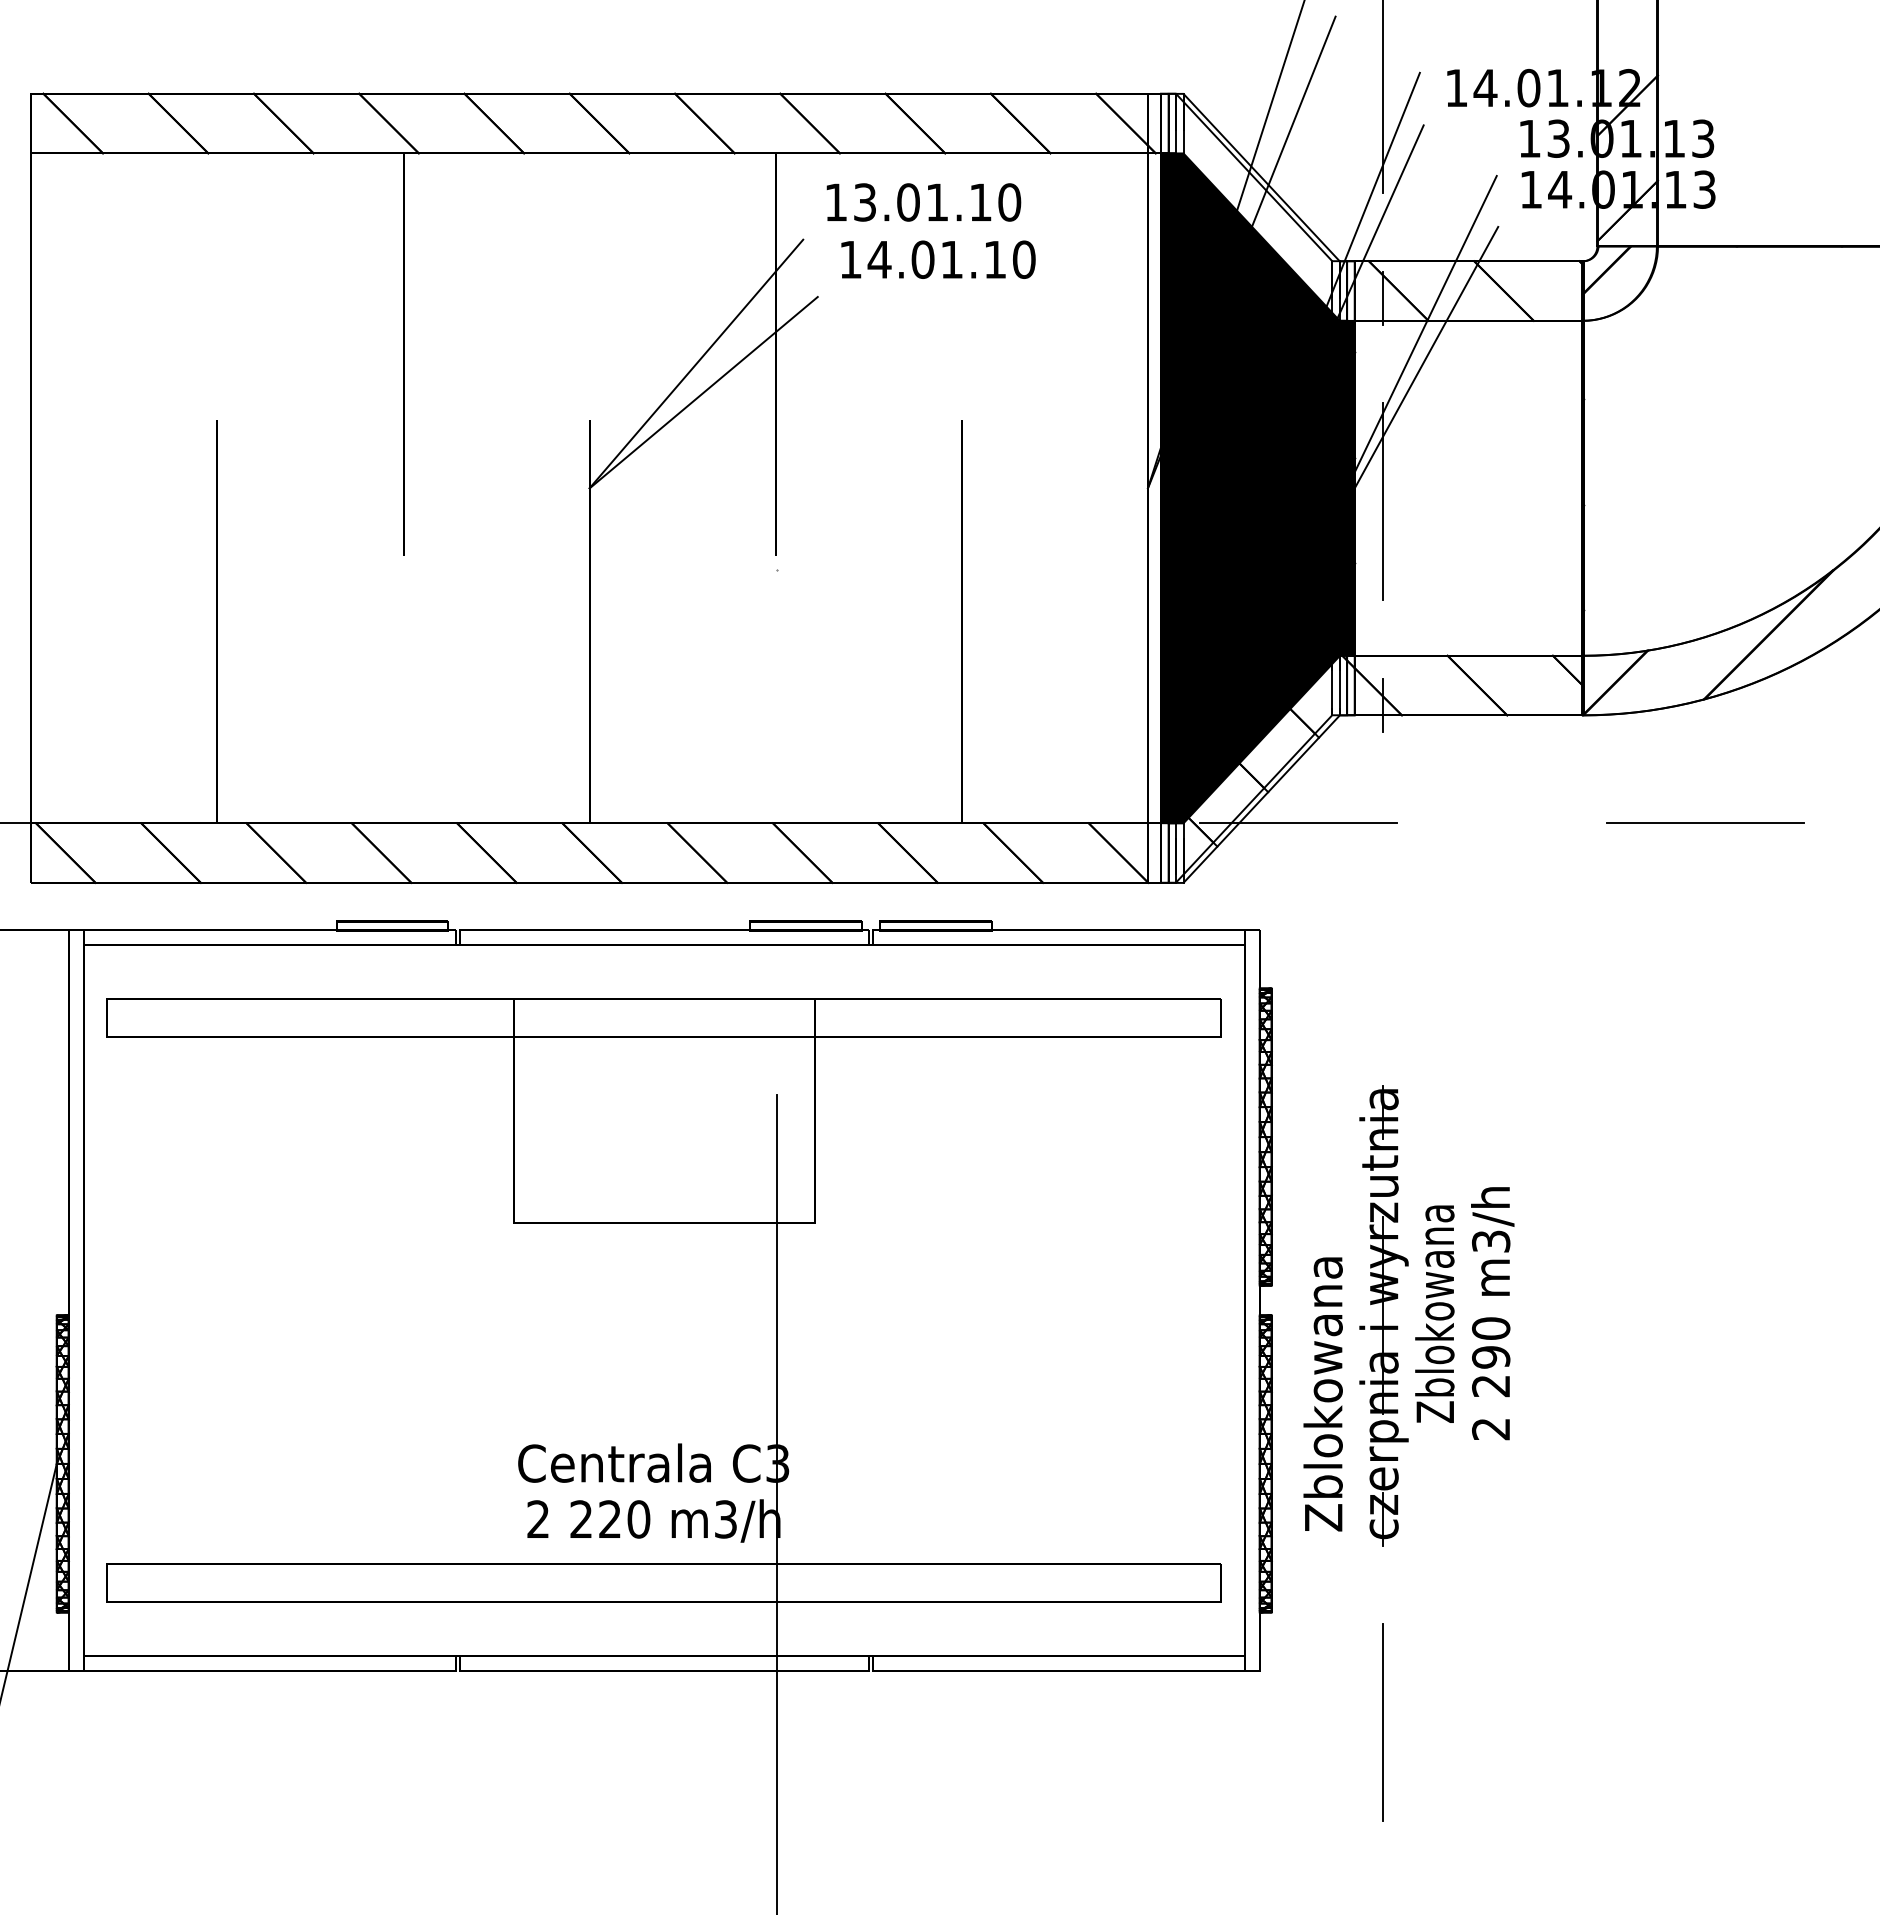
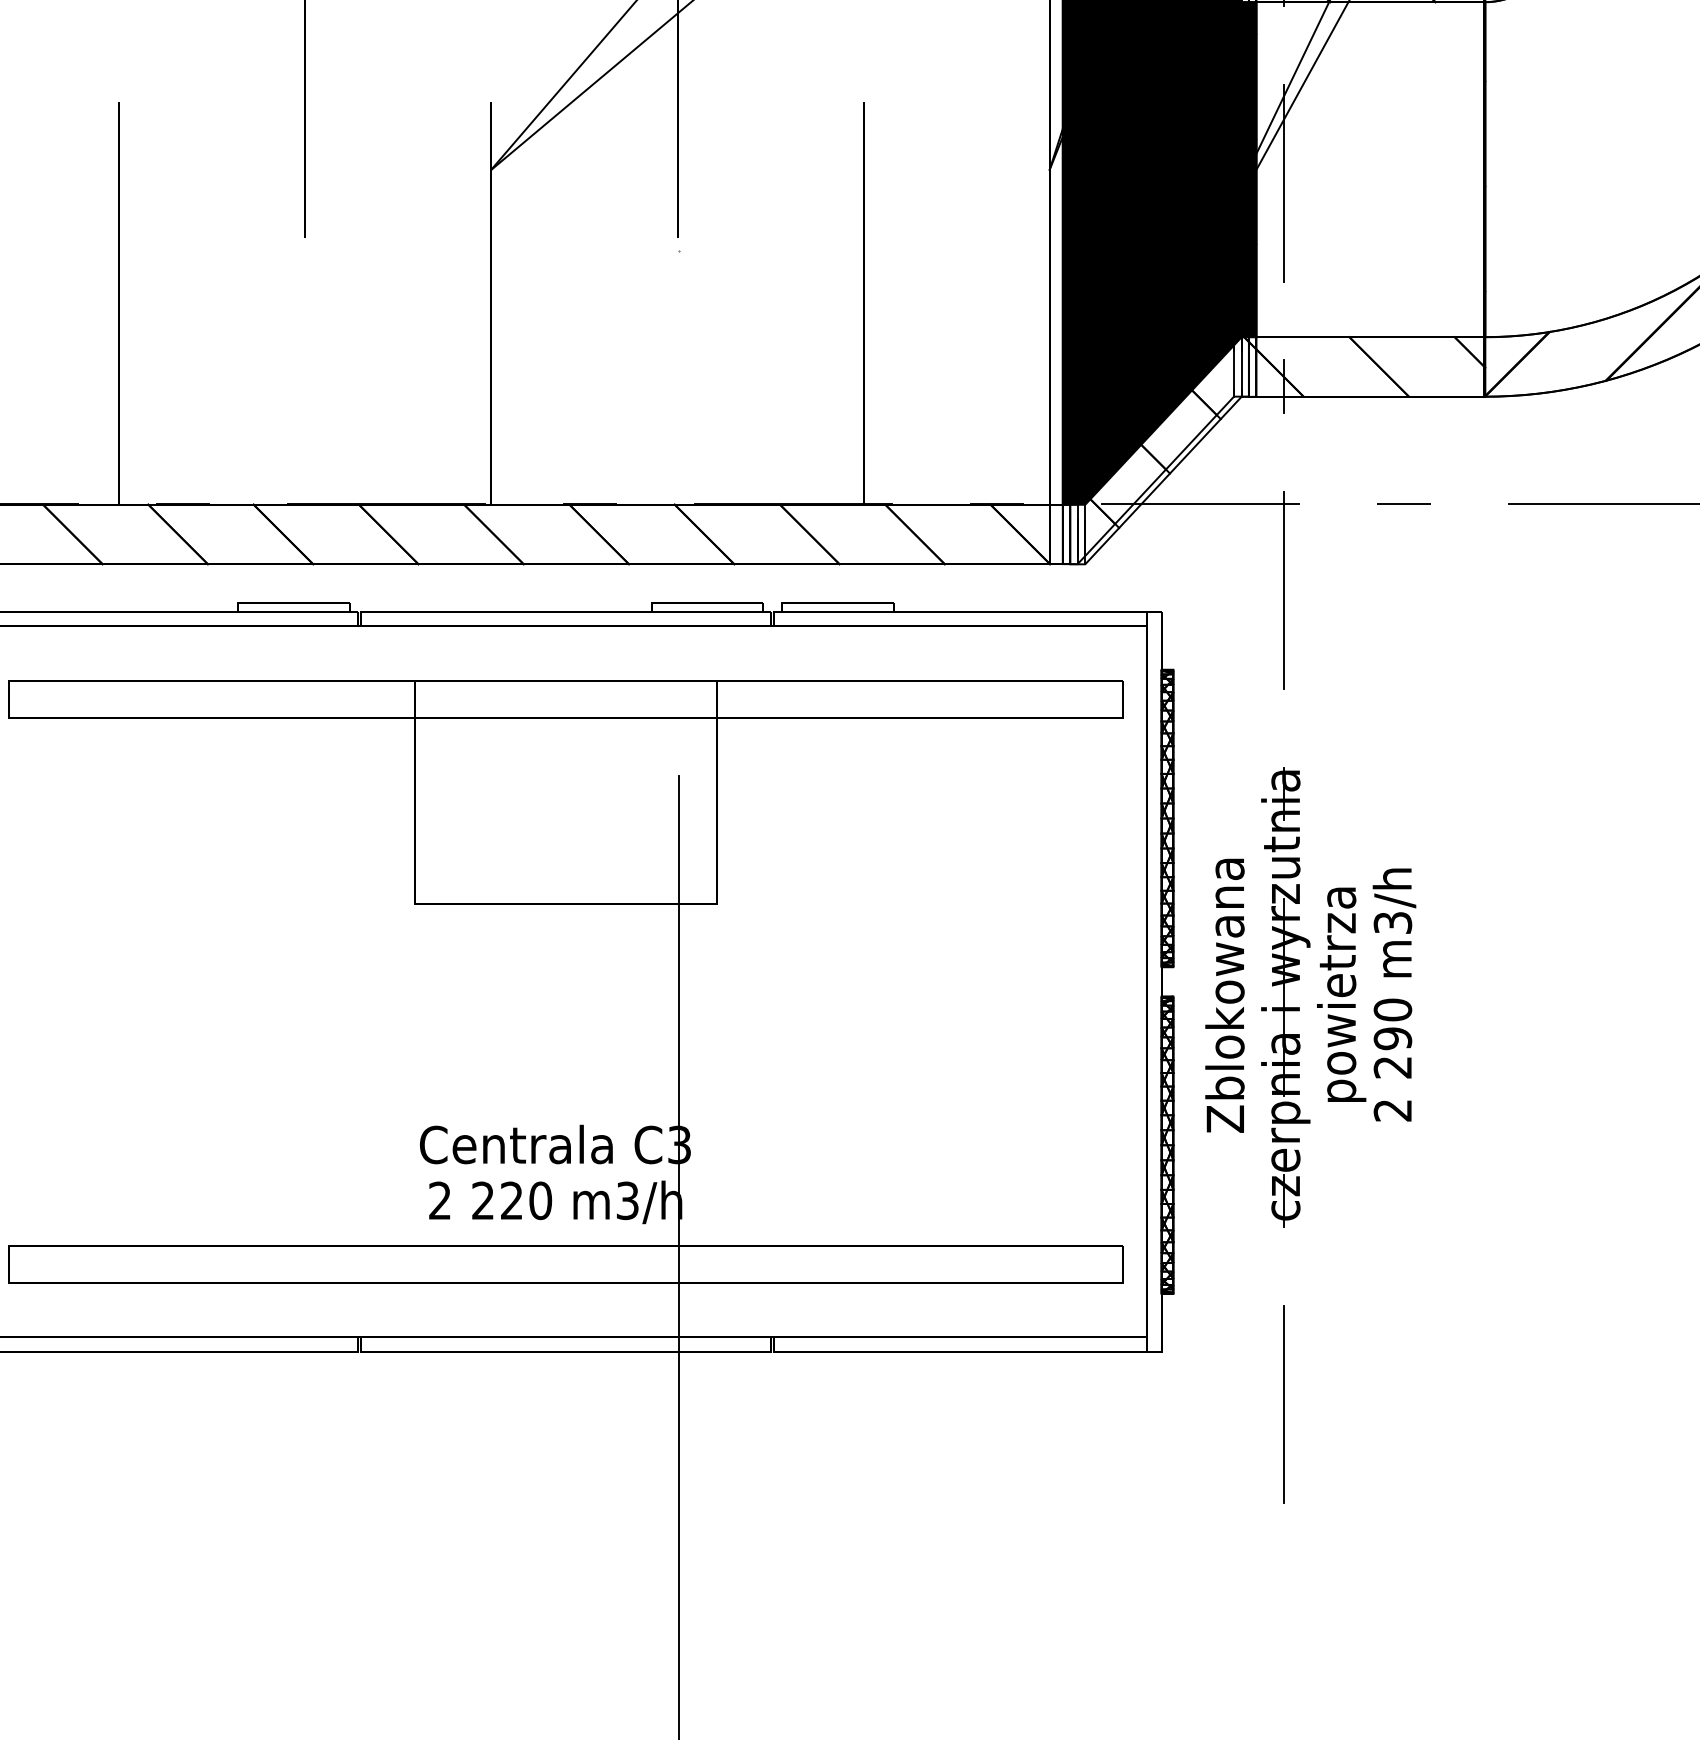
line: (1502, 822) -> (1404, 503), added
line: (1382, 908) -> (1284, 589), added
text: (1439, 1313) -> (1341, 994), Zblokowana -> powietrza
text: (1322, 1394) -> (1224, 995), moved

